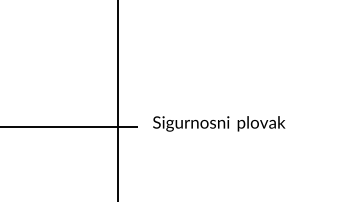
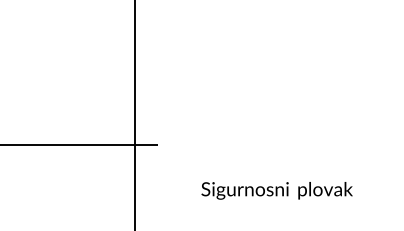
text: (219, 123) -> (277, 190), moved

